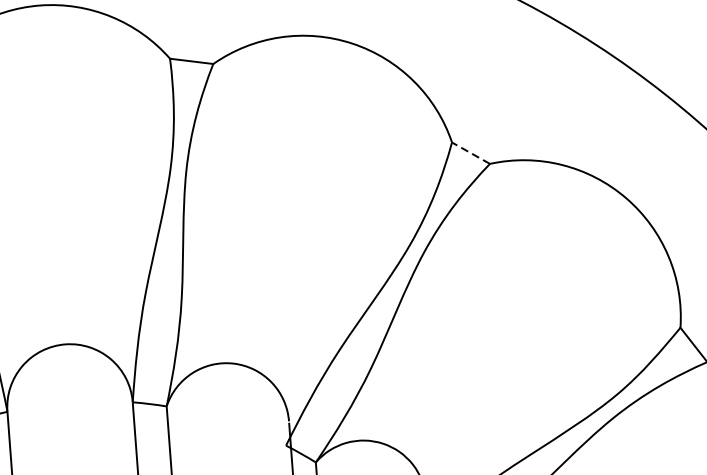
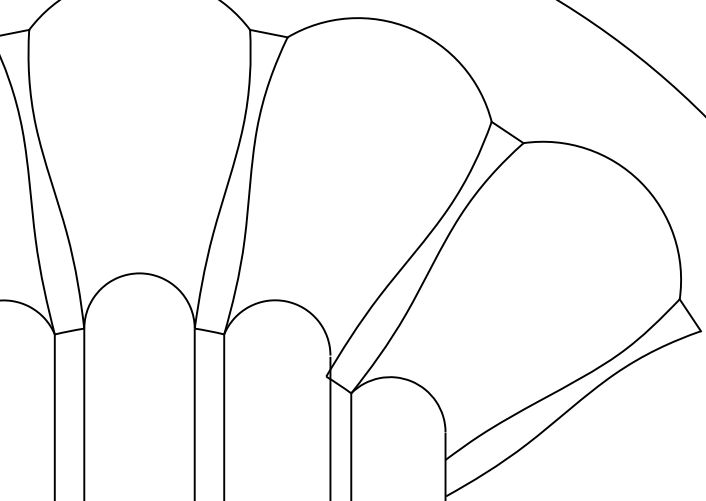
line: (470, 153) -> (507, 132), dashed -> solid

